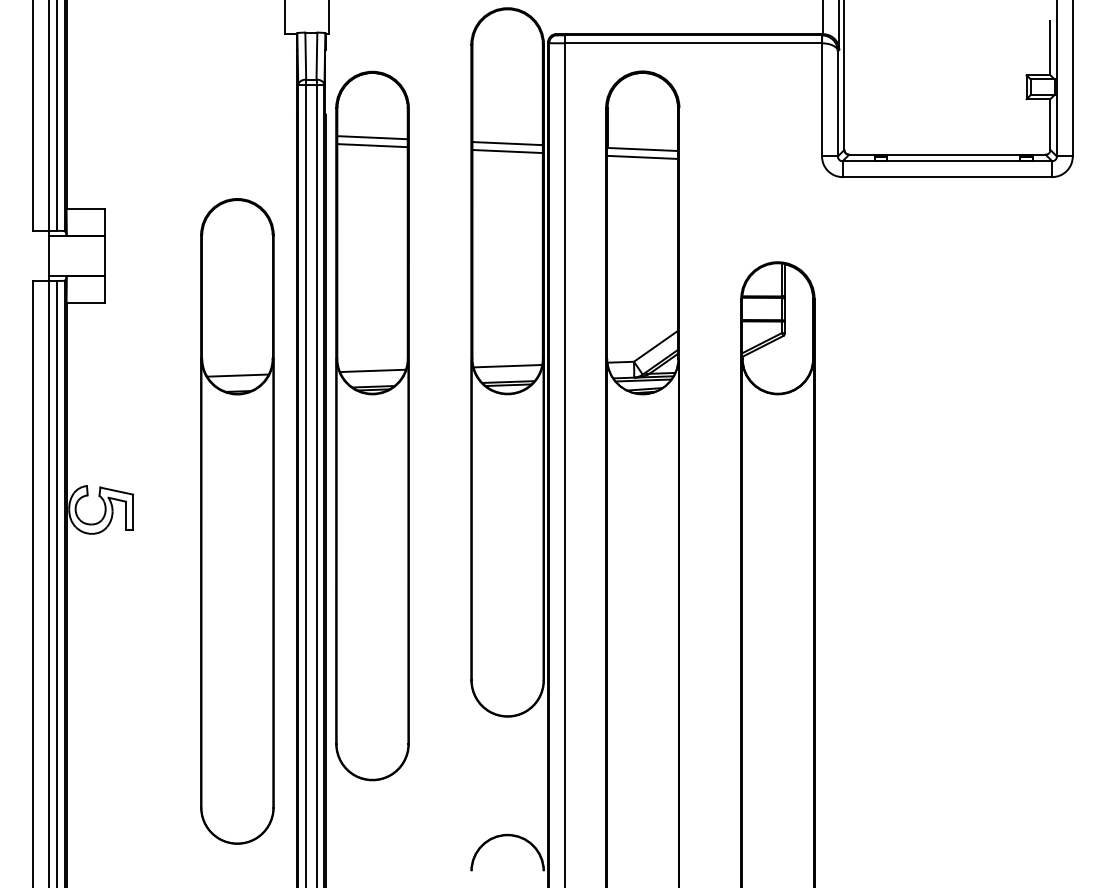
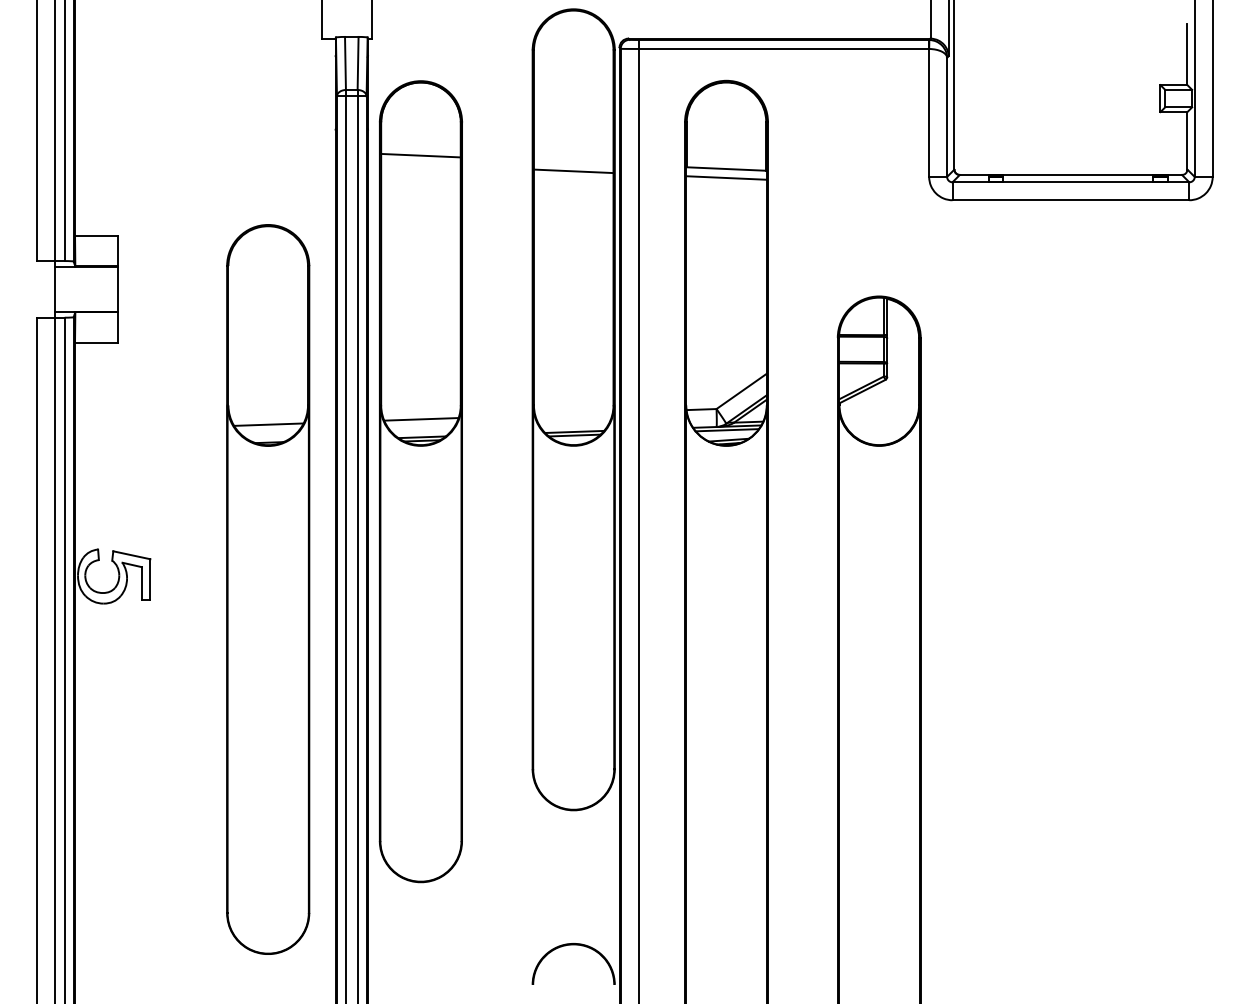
line: (507, 143) -> (573, 162), removed
line: (372, 145) -> (420, 164), removed
line: (507, 365) -> (573, 413), removed

